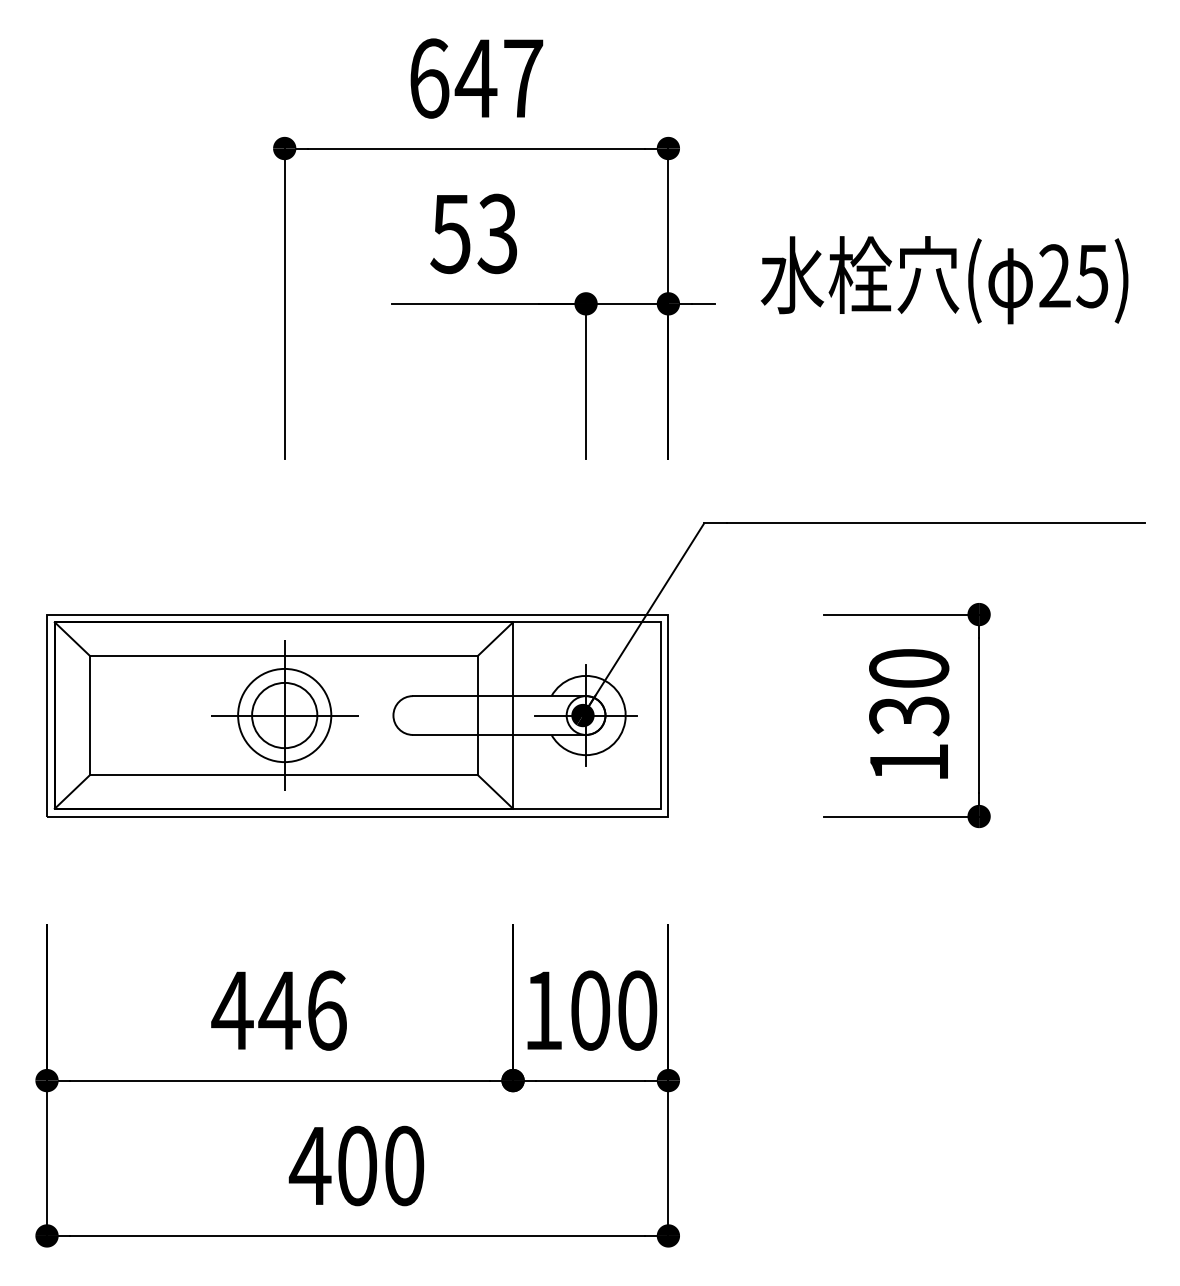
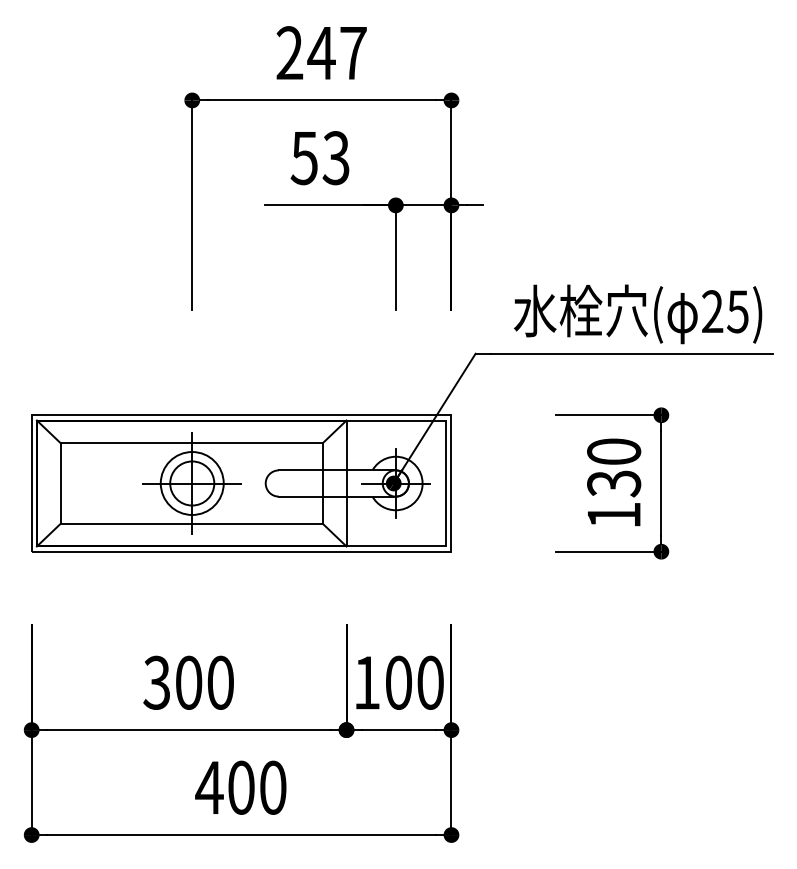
text: (428, 79) -> (289, 53), 647 -> 247
text: (945, 280) -> (638, 314), moved
text: (279, 1010) -> (188, 682), 446 -> 300

